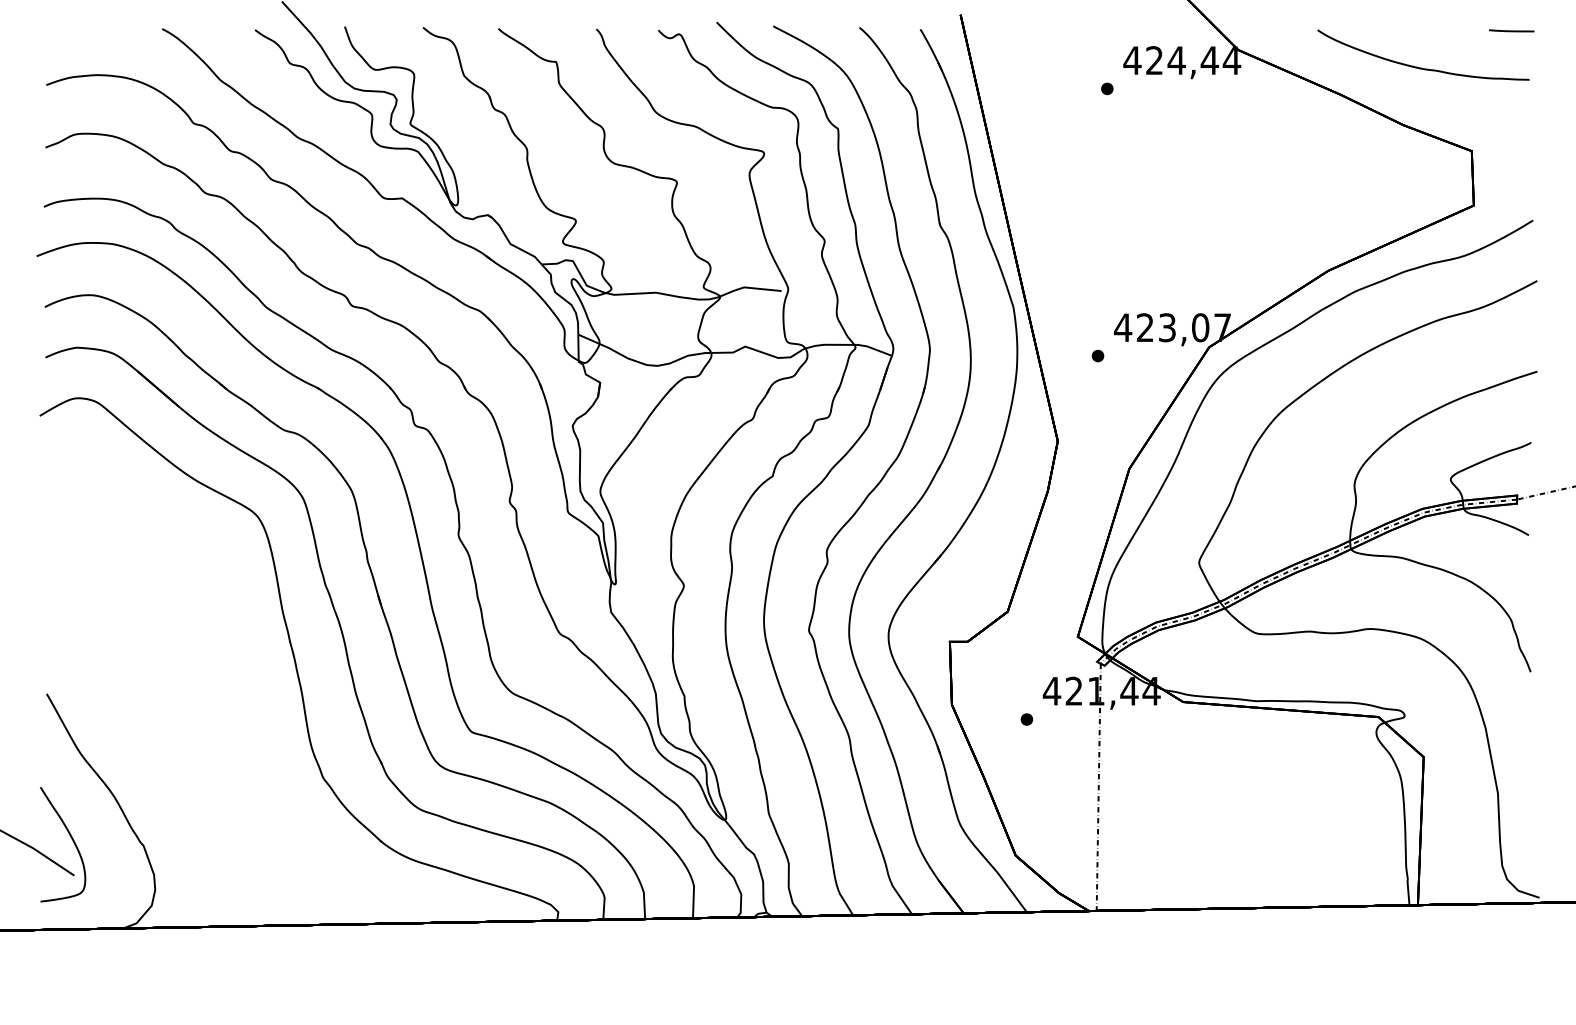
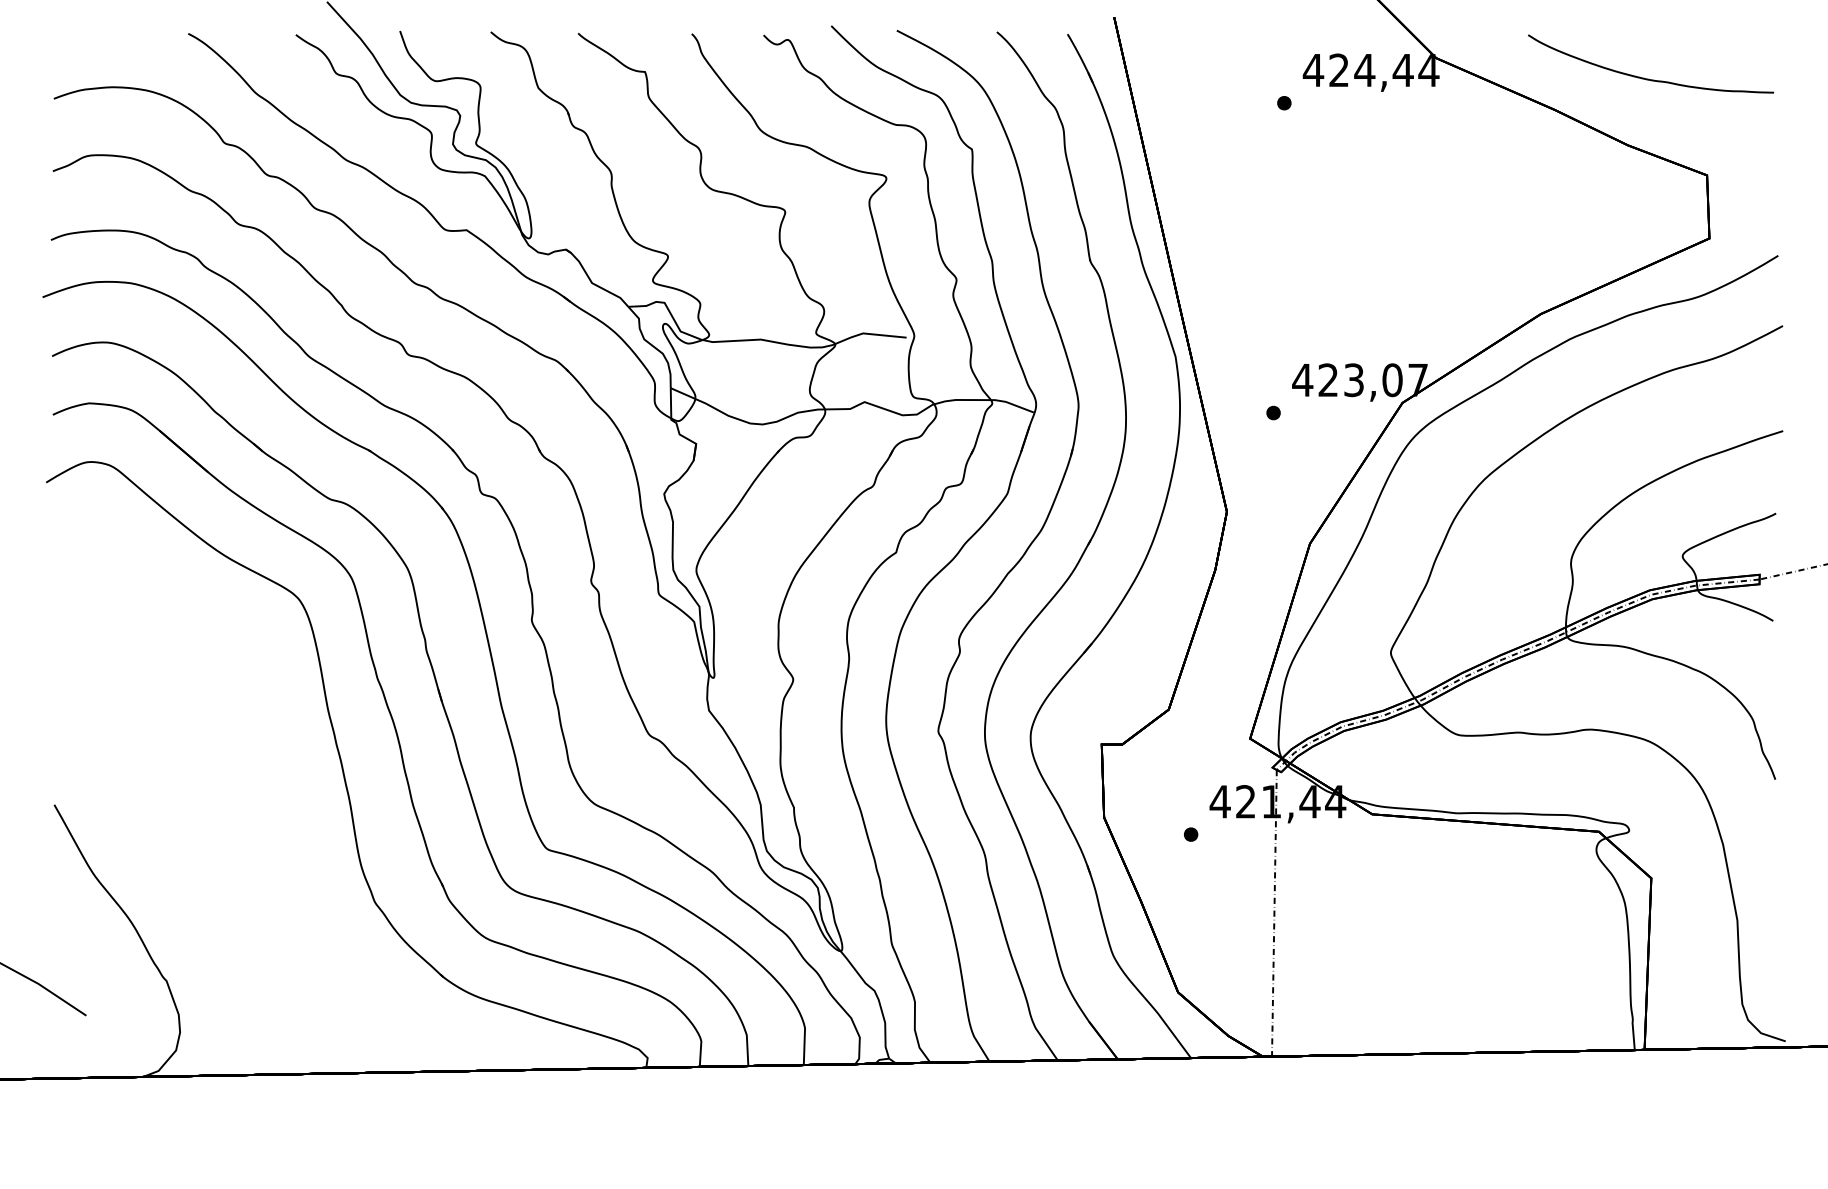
line: (1511, 30) -> (1753, 35), removed
curve: (71, 839) -> (83, 973), removed

